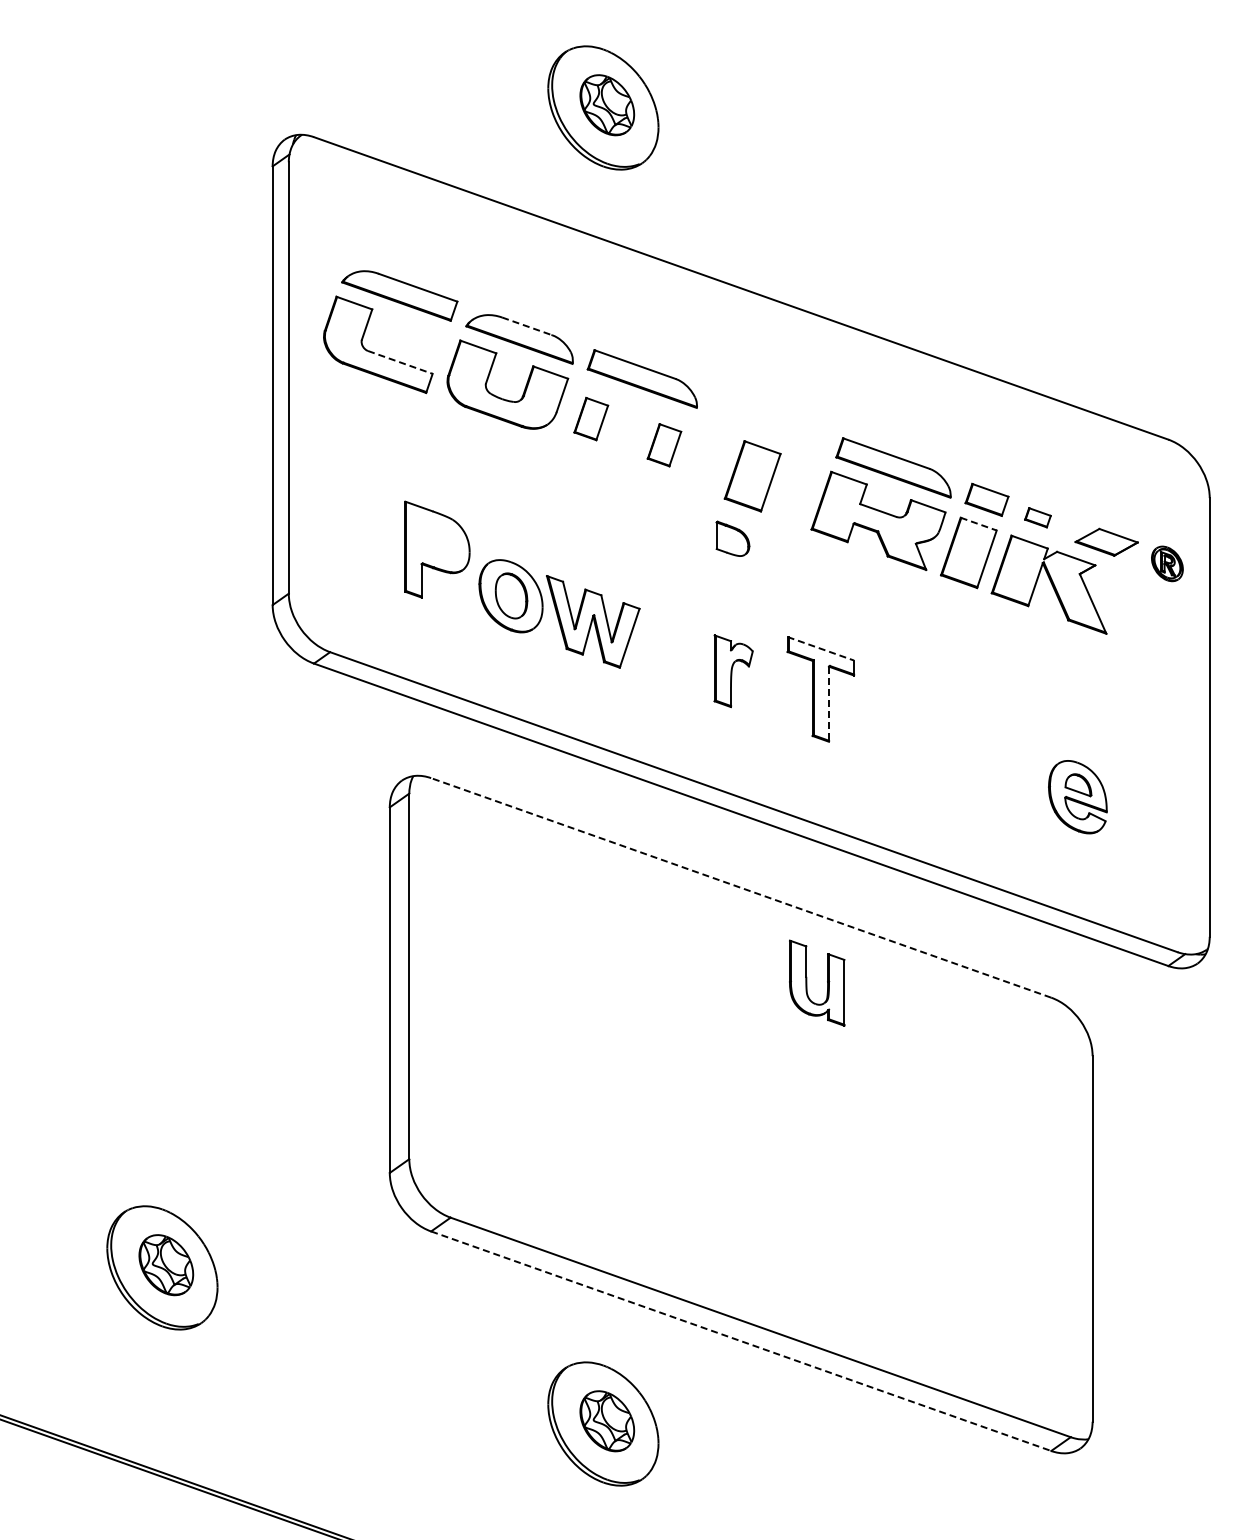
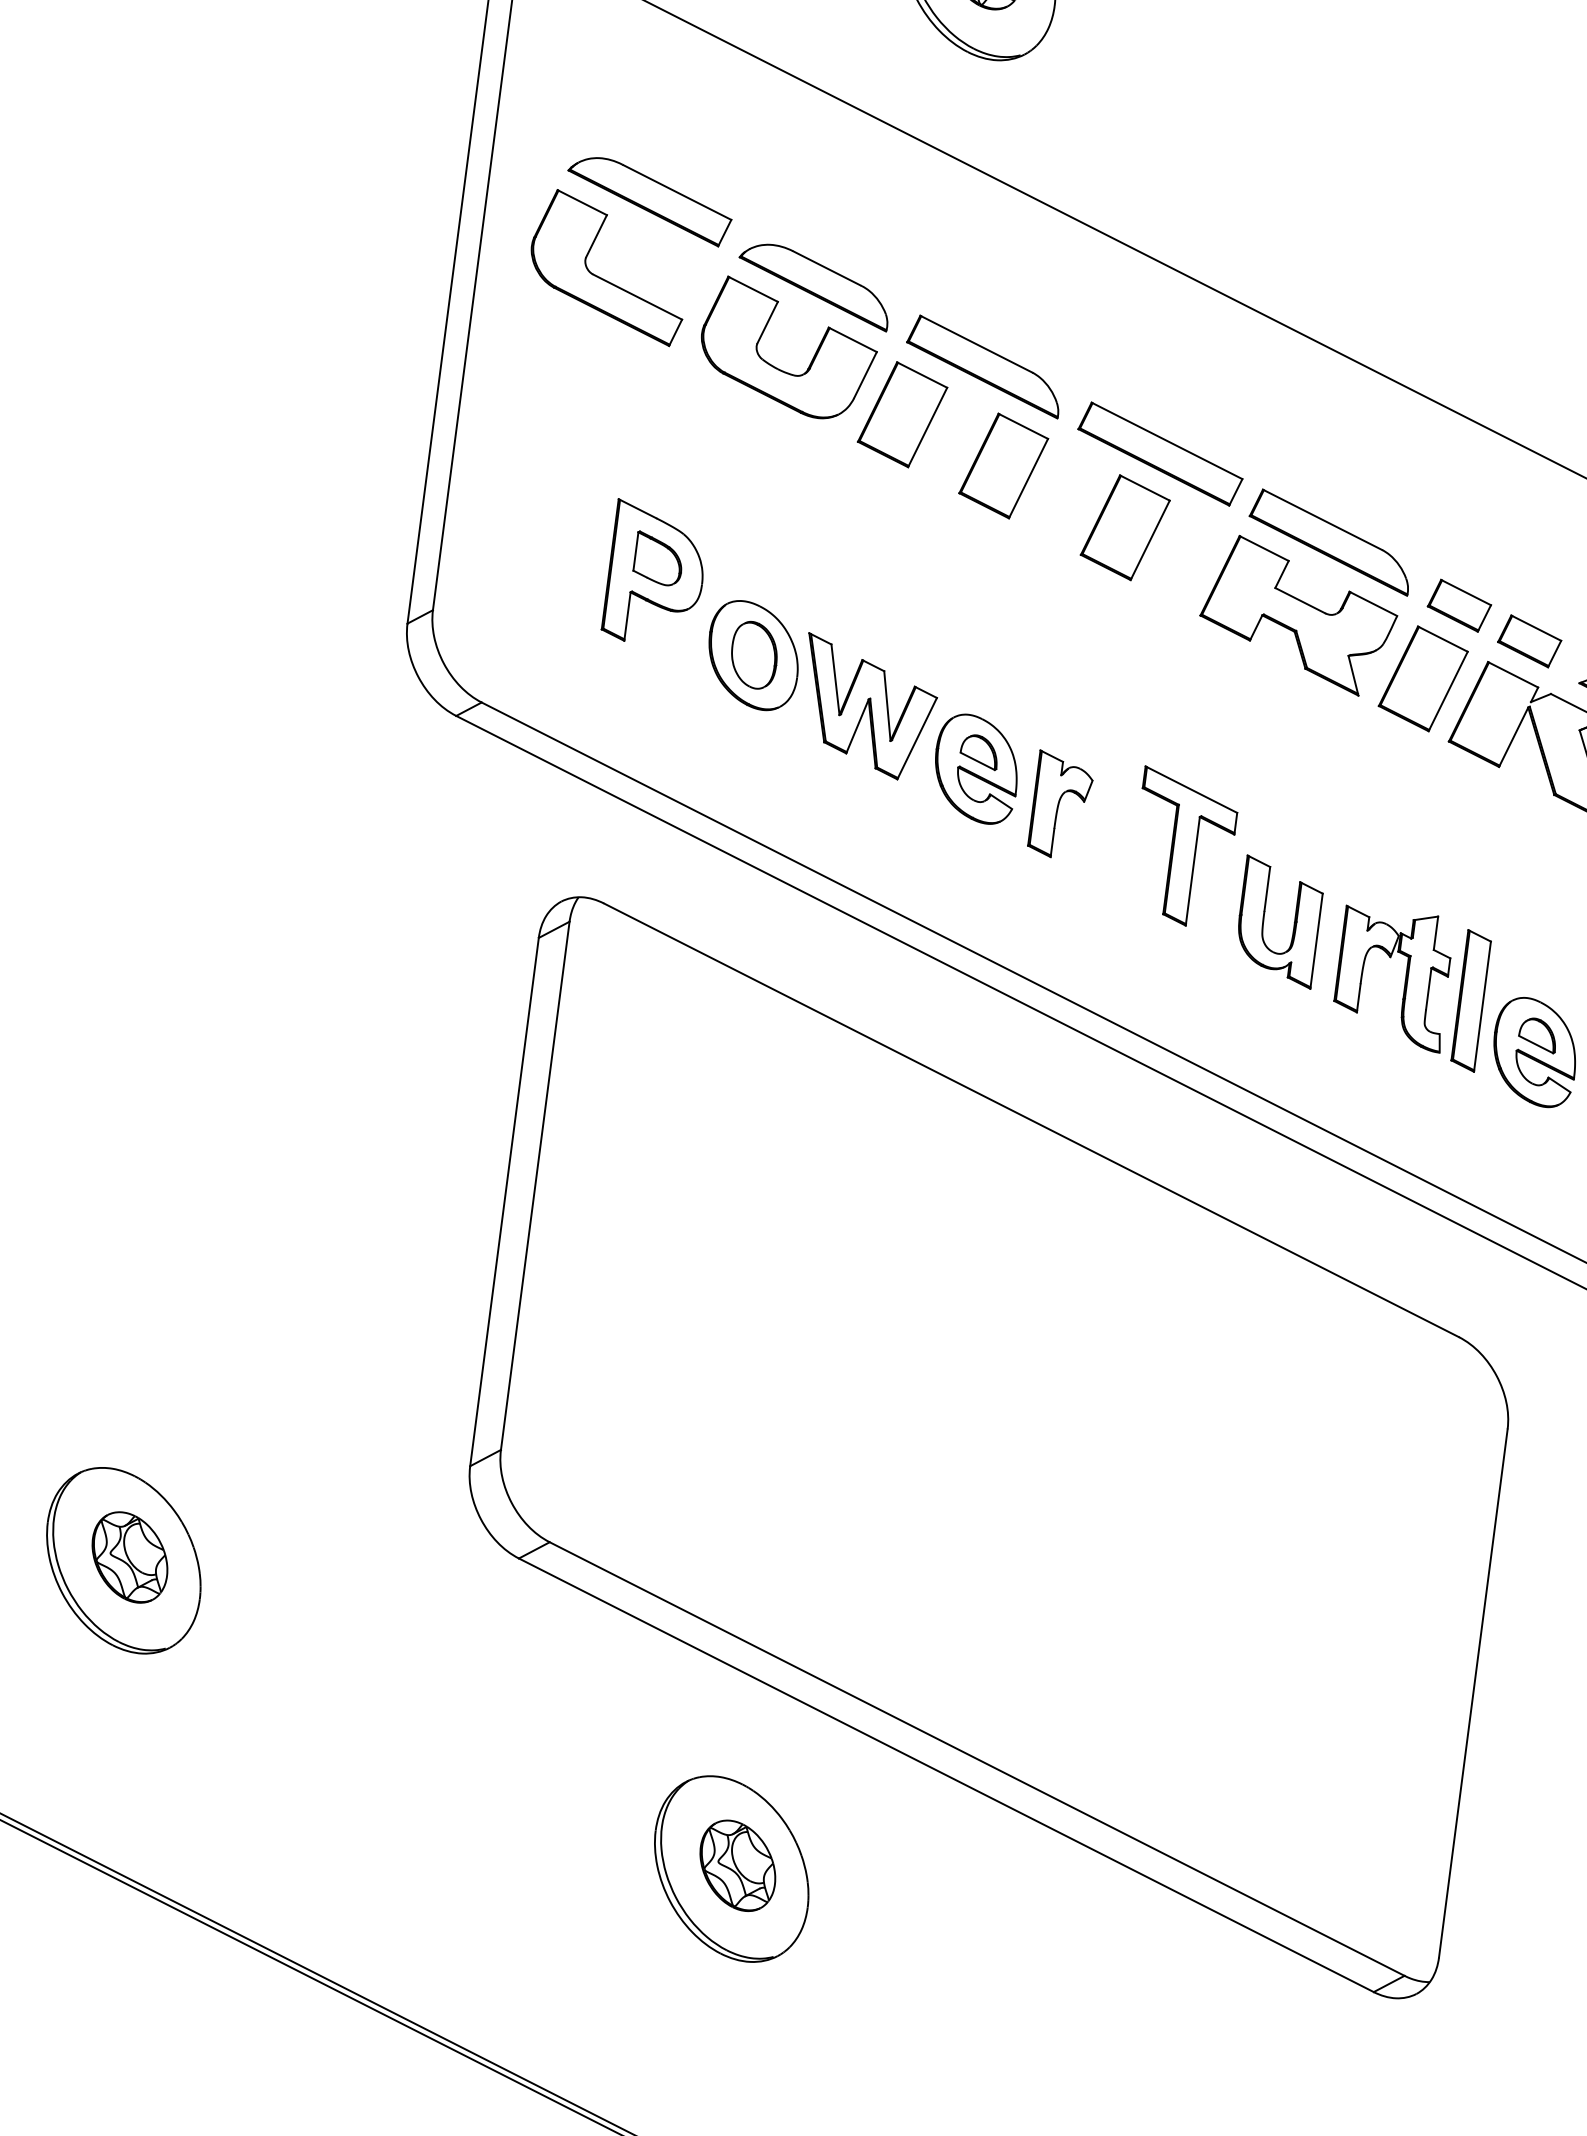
line: (527, 326) -> (828, 268), dashed -> solid
line: (400, 362) -> (637, 297), dashed -> solid
part: (591, 418) -> (903, 413), size x1.67
part: (770, 423) -> (1160, 454), added
part: (664, 445) -> (1003, 466), size x1.67
part: (1037, 517) -> (1529, 640), size x1.67
line: (979, 524) -> (1443, 639), dashed -> solid
part: (732, 538) -> (658, 558), moved
line: (821, 648) -> (1192, 789), dashed -> solid
part: (672, 653) -> (976, 768), added
line: (829, 704) -> (1193, 871), dashed -> solid
part: (987, 764) -> (1410, 988), added
line: (741, 887) -> (1031, 1119), dashed -> solid
part: (807, 982) -> (1265, 919), moved
line: (741, 1341) -> (946, 1775), dashed -> solid

